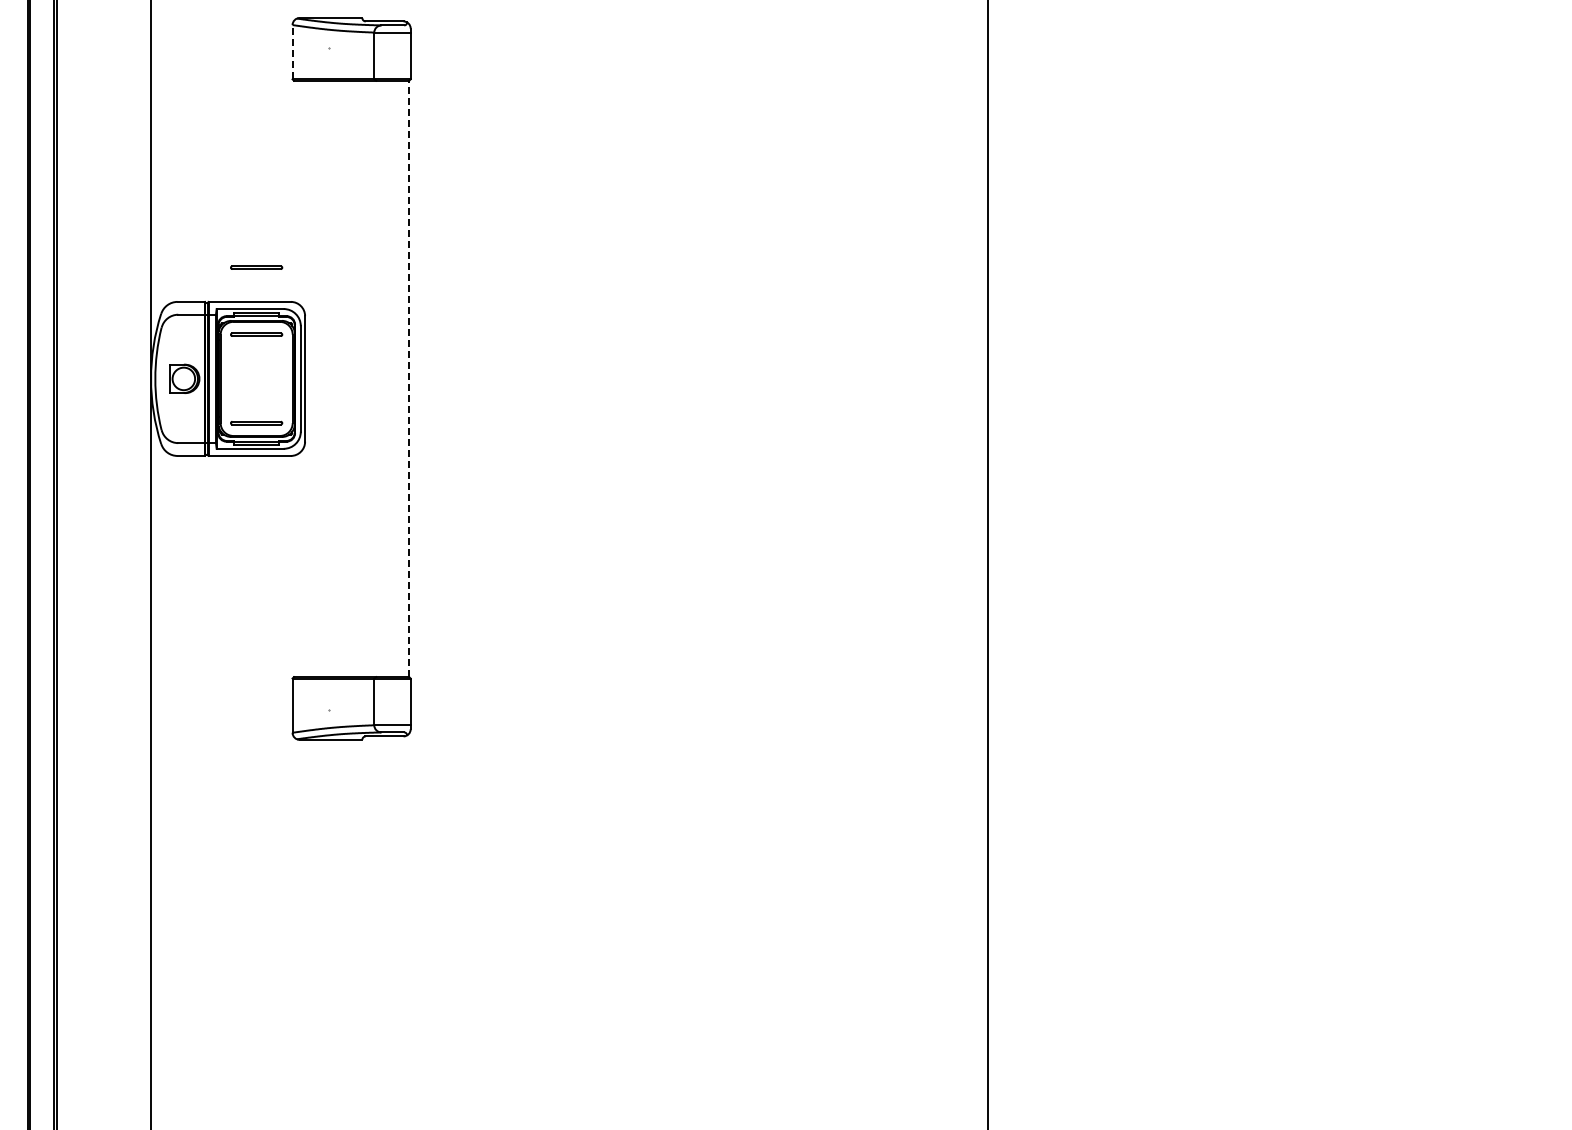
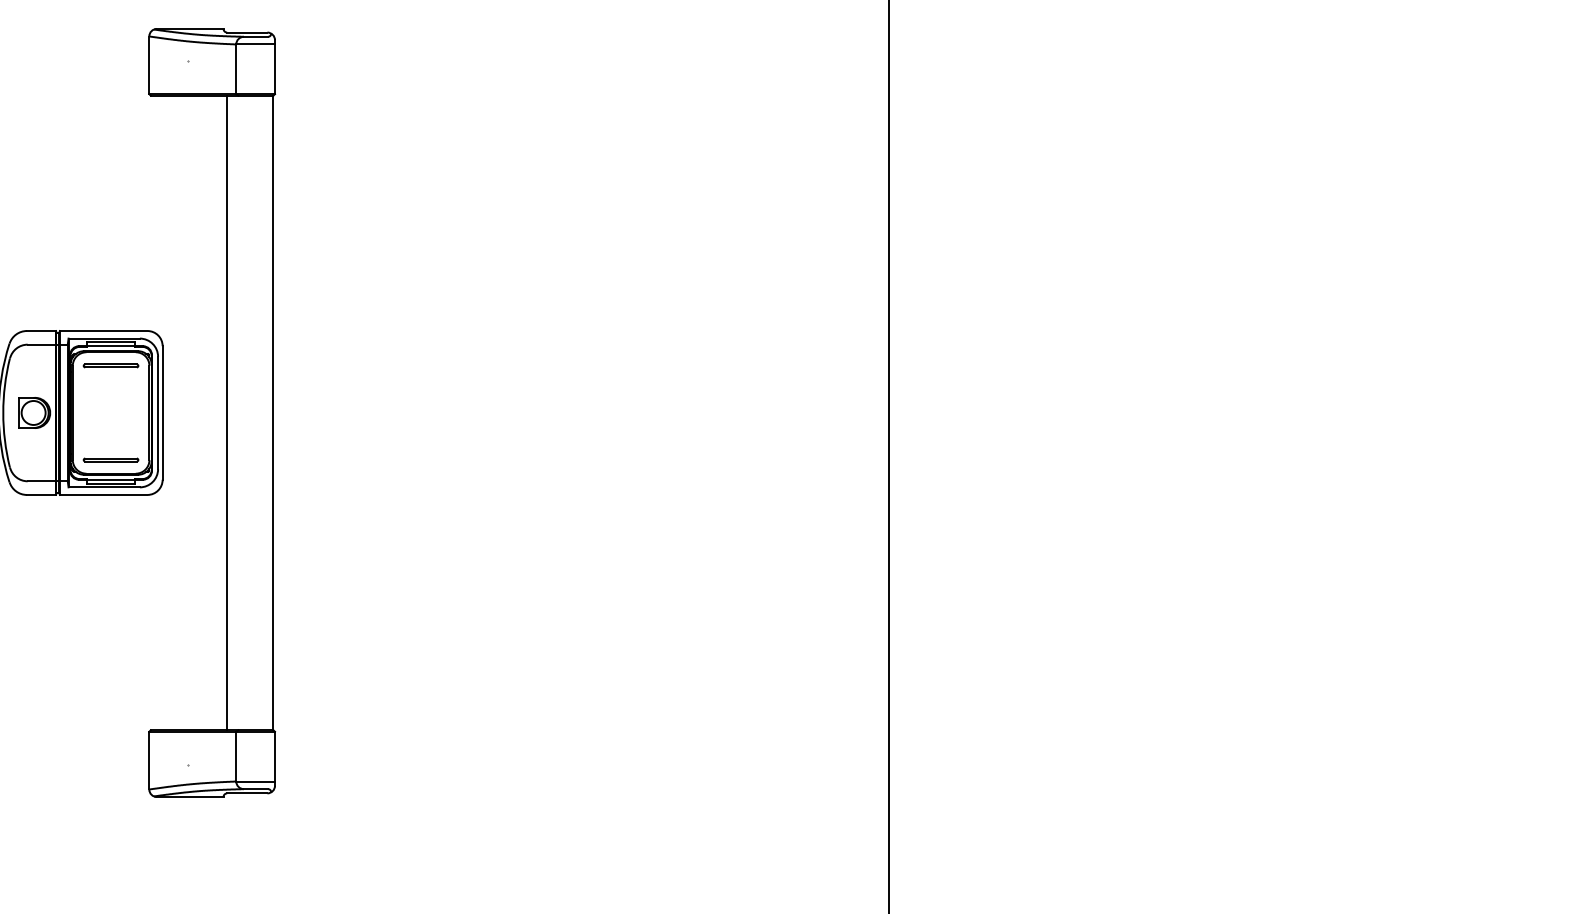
line: (292, 51) -> (149, 64), dashed -> solid
line: (256, 266) -> (110, 293), removed
line: (365, 378) -> (226, 412), added
line: (408, 378) -> (272, 412), dashed -> solid

